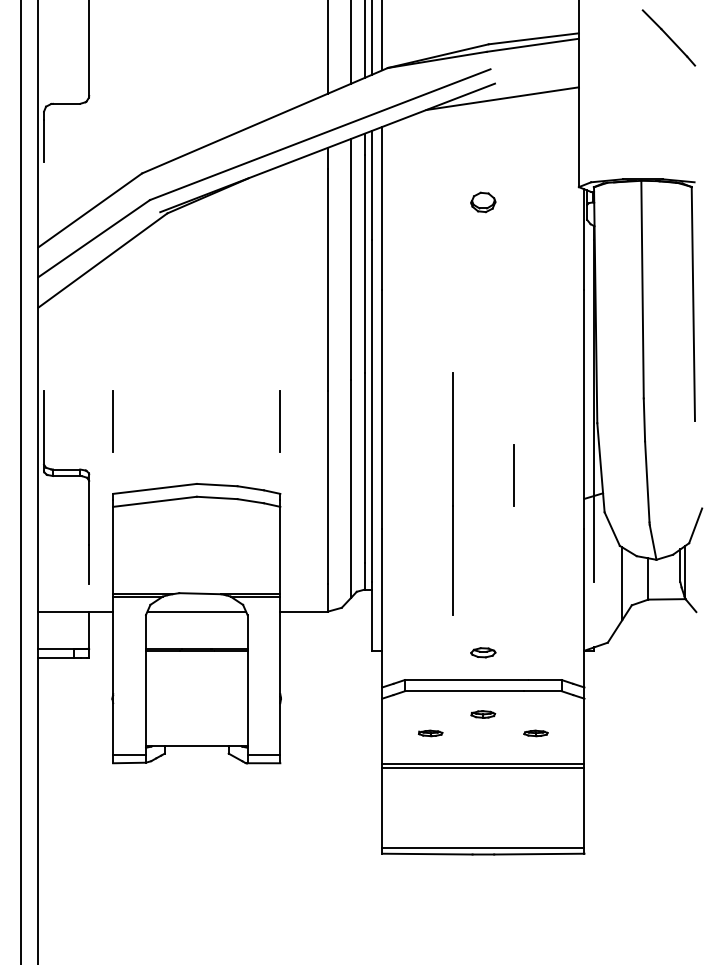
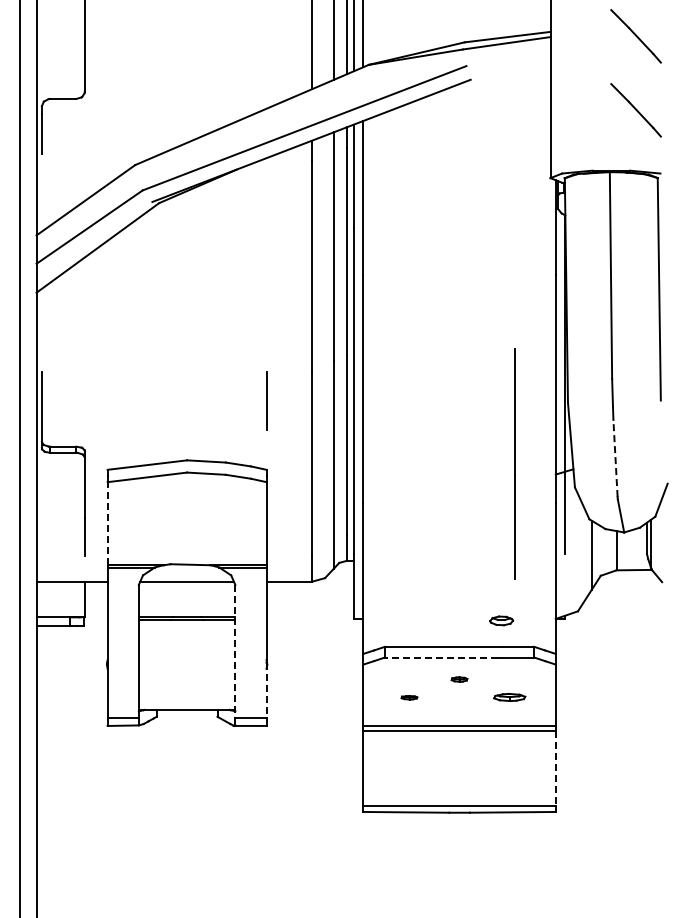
line: (502, 98) -> (477, 93), removed
line: (668, 115) -> (635, 110), added
part: (483, 202) -> (459, 192), removed
line: (113, 420) -> (107, 400), removed
line: (512, 475) -> (487, 452), removed
line: (647, 481) -> (615, 458), solid -> dashed
line: (452, 493) -> (514, 463), moved
line: (113, 550) -> (107, 523), solid -> dashed
part: (483, 652) -> (501, 620), moved
line: (247, 684) -> (235, 651), solid -> dashed
line: (464, 691) -> (441, 657), solid -> dashed
part: (483, 714) -> (459, 679), size x0.7
line: (280, 725) -> (266, 690), solid -> dashed
part: (430, 733) -> (409, 697), size x0.7
part: (535, 733) -> (509, 697), size x1.4
line: (584, 808) -> (555, 768), solid -> dashed

